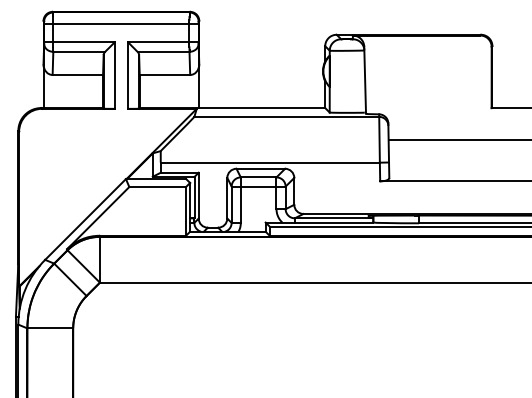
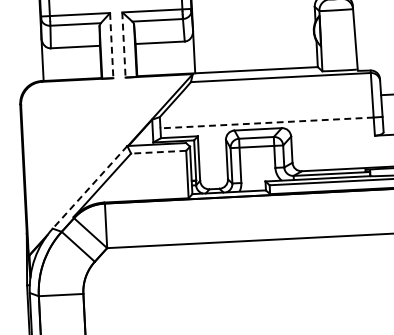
line: (115, 75) -> (112, 45), solid -> dashed
line: (127, 75) -> (123, 45), solid -> dashed
line: (270, 162) -> (267, 122), solid -> dashed
line: (157, 187) -> (158, 152), solid -> dashed
line: (85, 219) -> (90, 187), solid -> dashed

